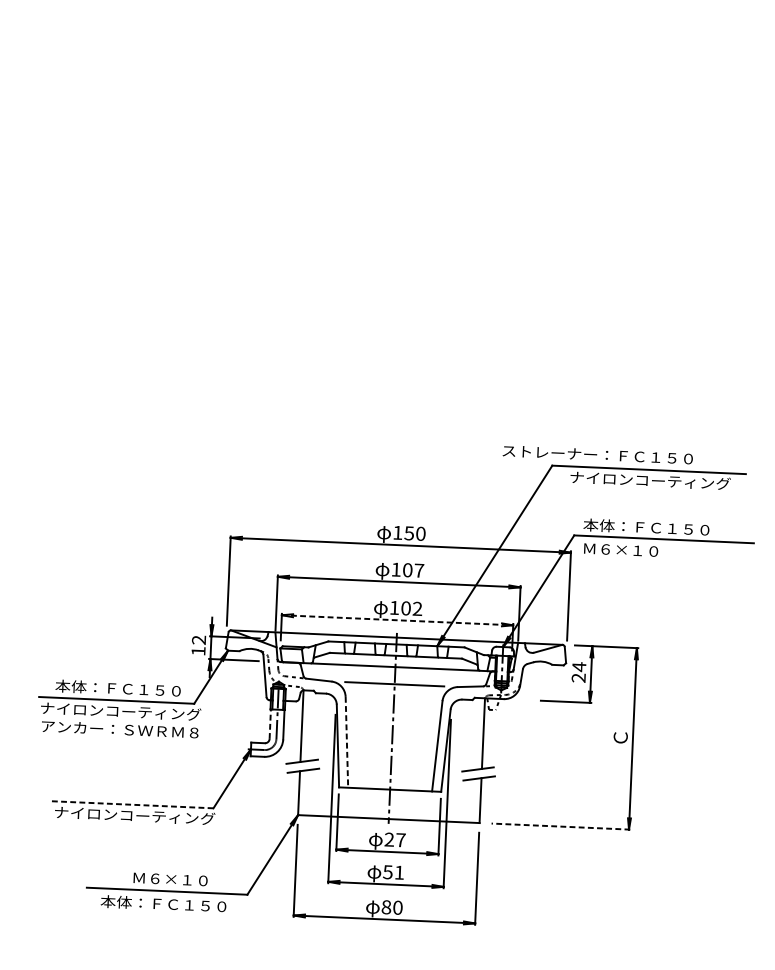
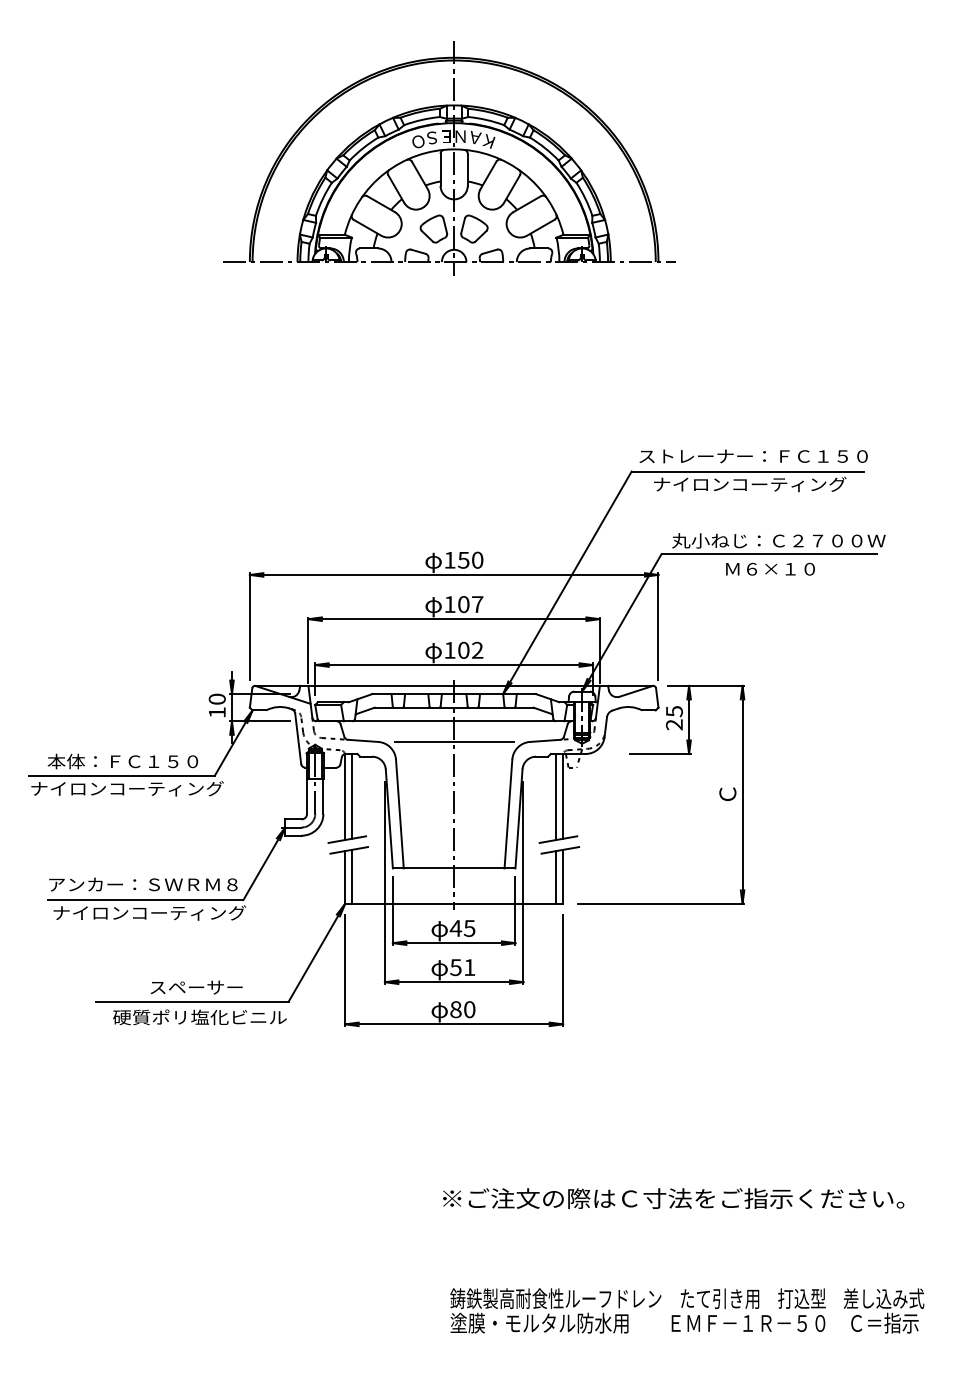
part: (412, 198) -> (449, 158), added
text: (597, 455) -> (753, 456), moved
text: (672, 528) -> (778, 540), 本体：ＦＣ１５０ -> 丸小ねじ：Ｃ２７００Ｗ
text: (621, 549) -> (770, 568), moved
line: (397, 620) -> (454, 665), dashed -> solid
text: (199, 639) -> (217, 698), 12 -> 10
text: (579, 666) -> (674, 711), 24 -> 25
line: (270, 724) -> (307, 796), dashed -> solid
line: (308, 725) -> (352, 795), added
text: (120, 729) -> (143, 884), moved
line: (477, 733) -> (556, 796), added
line: (346, 742) -> (399, 814), dashed -> solid
line: (305, 792) -> (352, 876), added
line: (475, 800) -> (556, 877), added
line: (131, 805) -> (145, 900), dashed -> solid
line: (560, 826) -> (660, 903), dashed -> solid
text: (394, 839) -> (462, 928), 27 -> 45
text: (171, 879) -> (196, 987), Ｍ６×１０ -> スペーサー
text: (172, 904) -> (199, 1017), 本体：ＦＣ１５０ -> 硬質ポリ塩化ビニル

